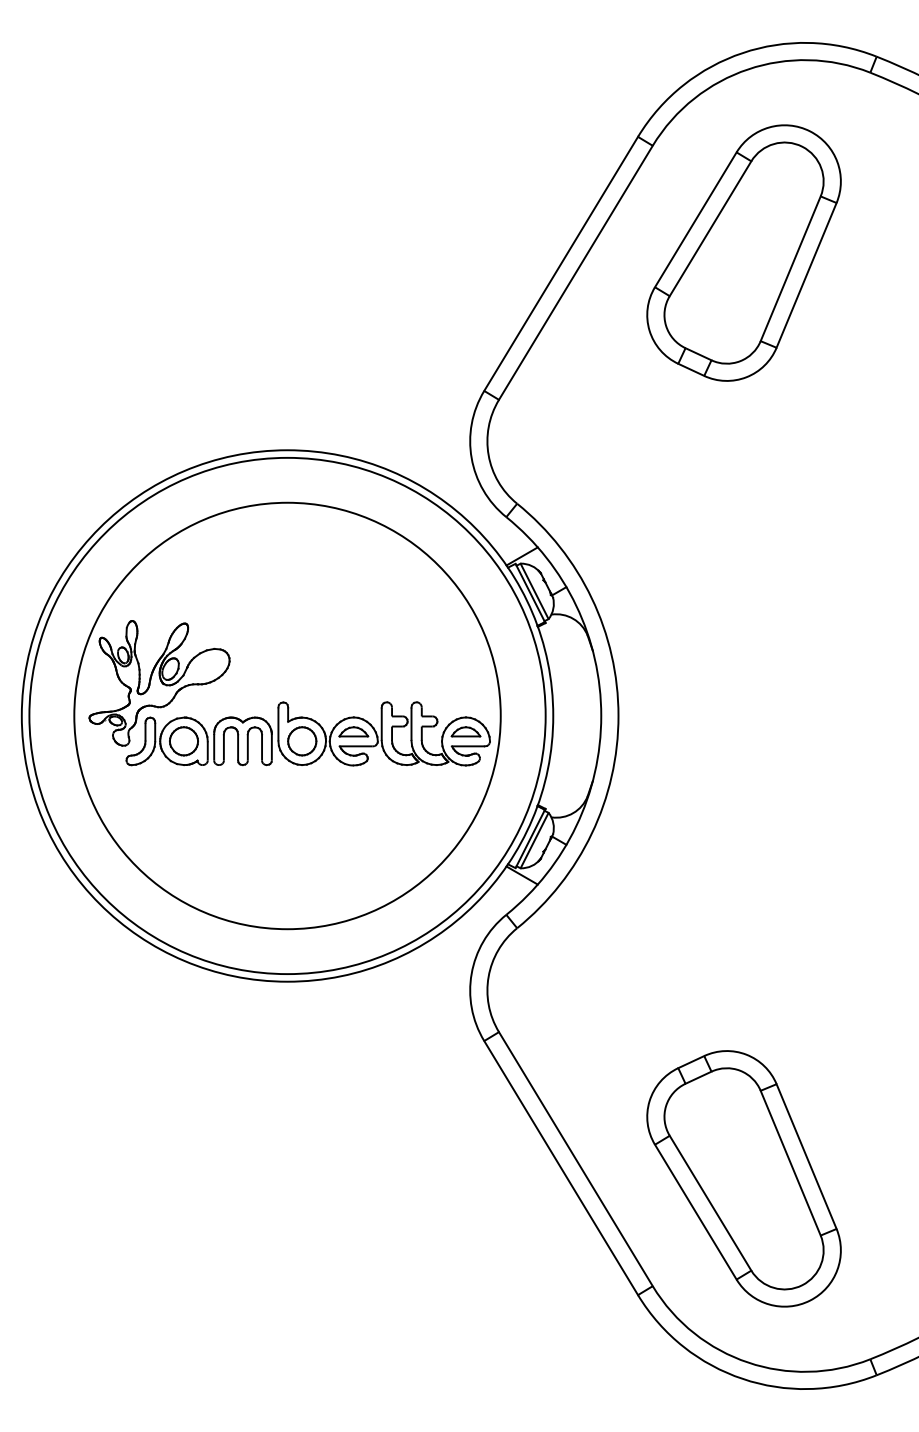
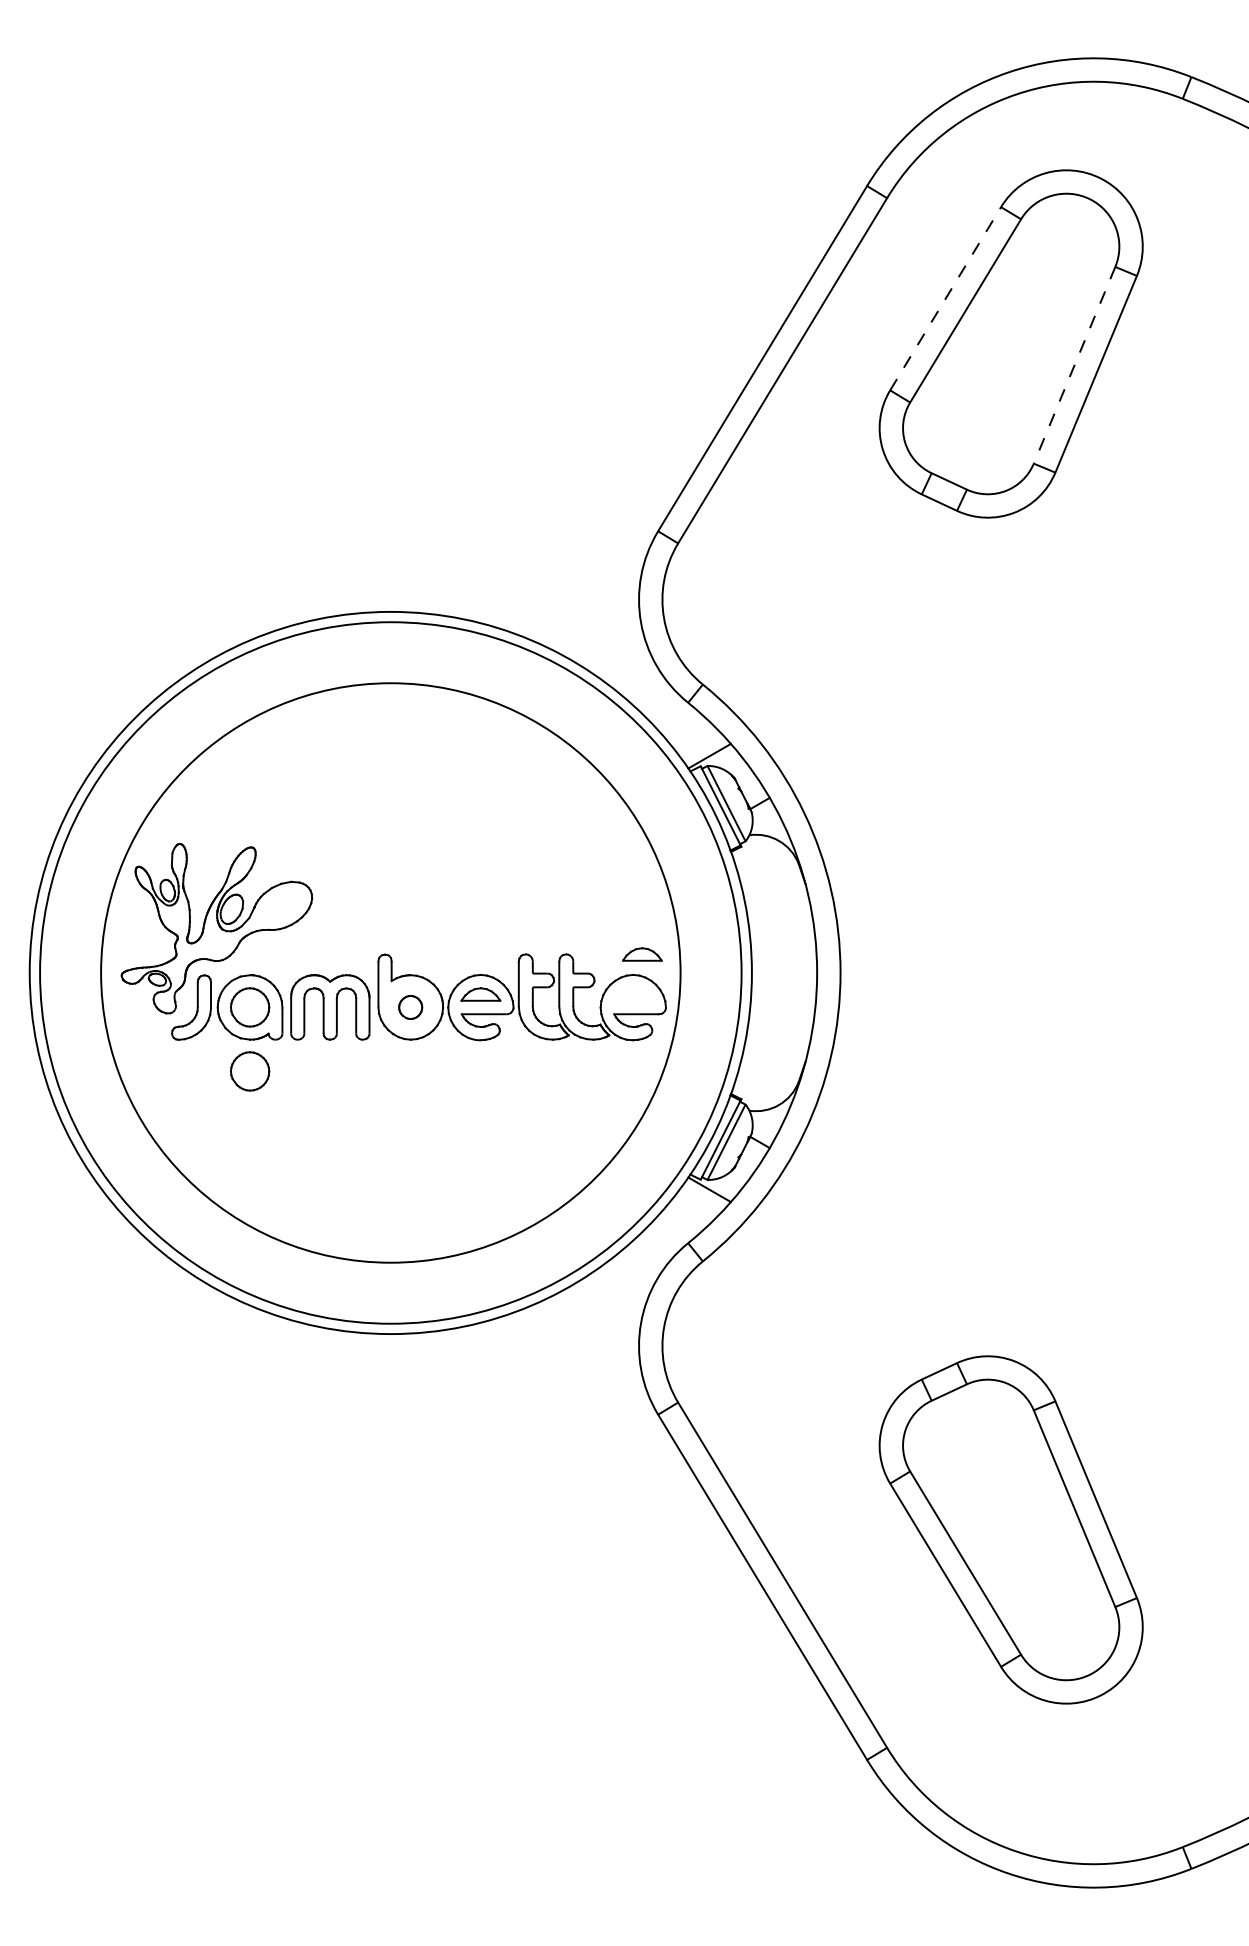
line: (695, 219) -> (945, 298), solid -> dashed
line: (790, 268) -> (1074, 365), solid -> dashed
part: (466, 731) -> (642, 954), moved
part: (302, 741) -> (410, 1007), size x0.6
part: (184, 788) -> (250, 1071), added
part: (743, 1178) -> (1010, 1529), moved

